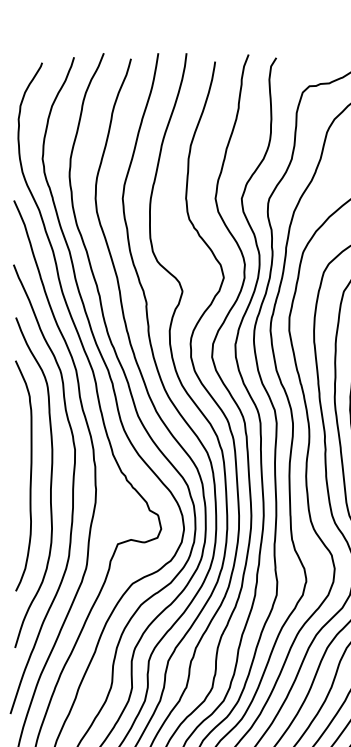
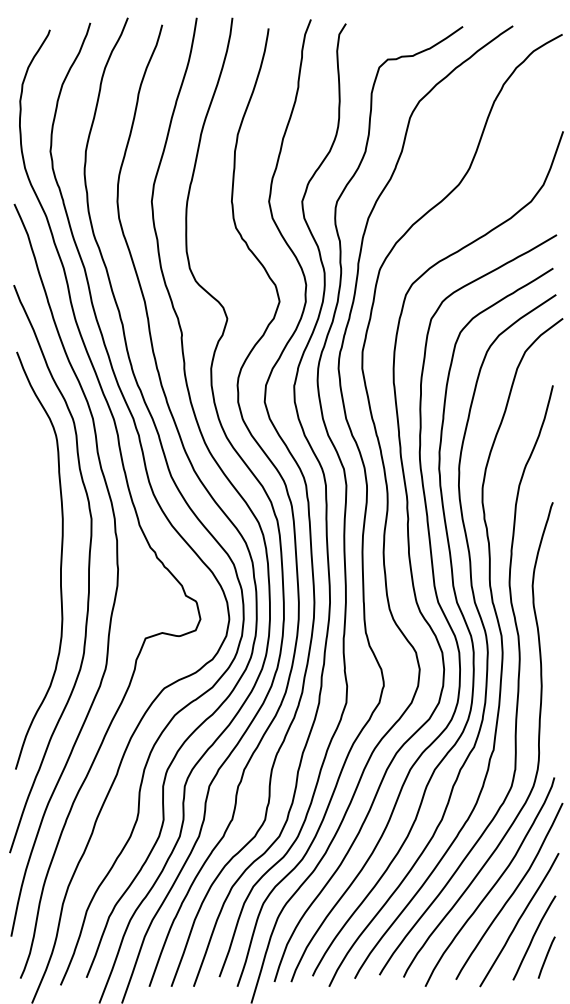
curve: (29, 477) -> (34, 553), removed

